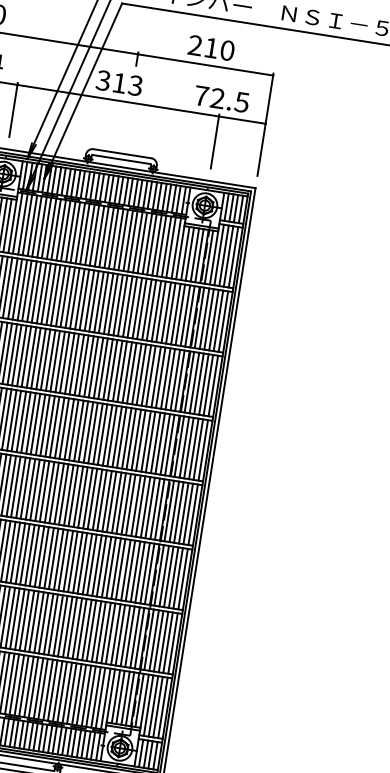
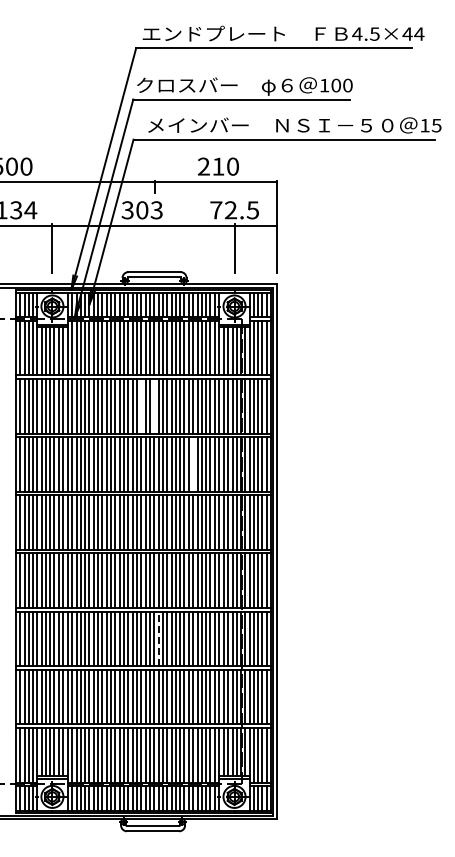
text: (119, 83) -> (142, 210), 313 -> 303
line: (84, 299) -> (141, 405), removed
line: (99, 301) -> (154, 405), removed
line: (132, 373) -> (193, 464), removed
line: (63, 559) -> (158, 638), solid -> dashed

